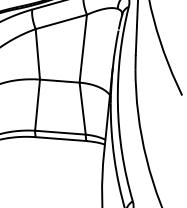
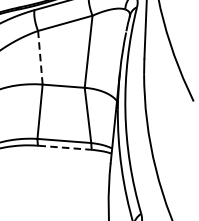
line: (37, 53) -> (40, 56), solid -> dashed
line: (62, 139) -> (66, 148), solid -> dashed

